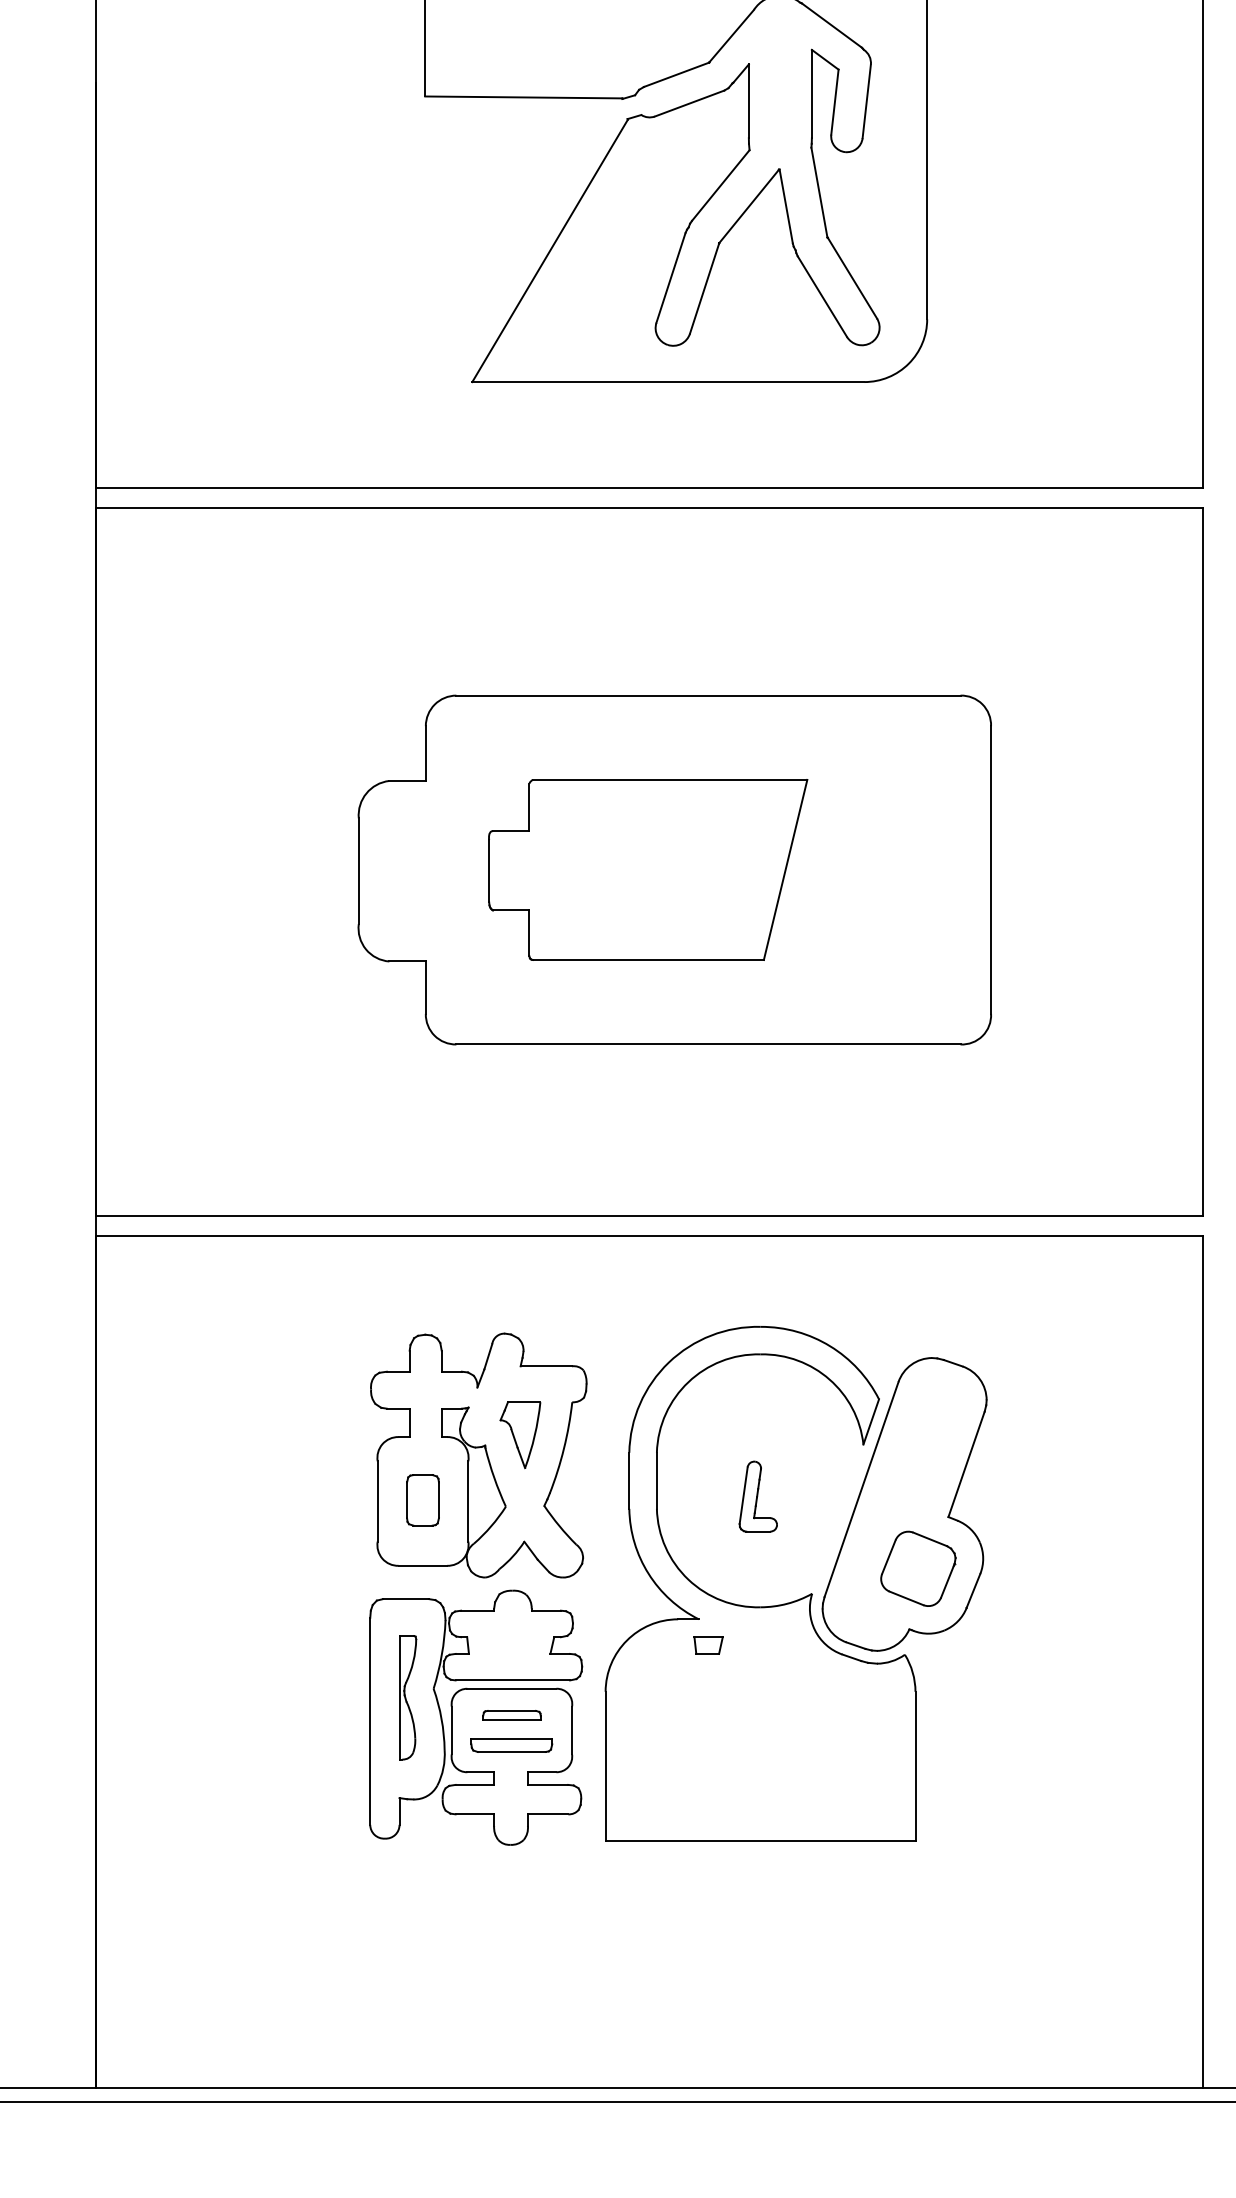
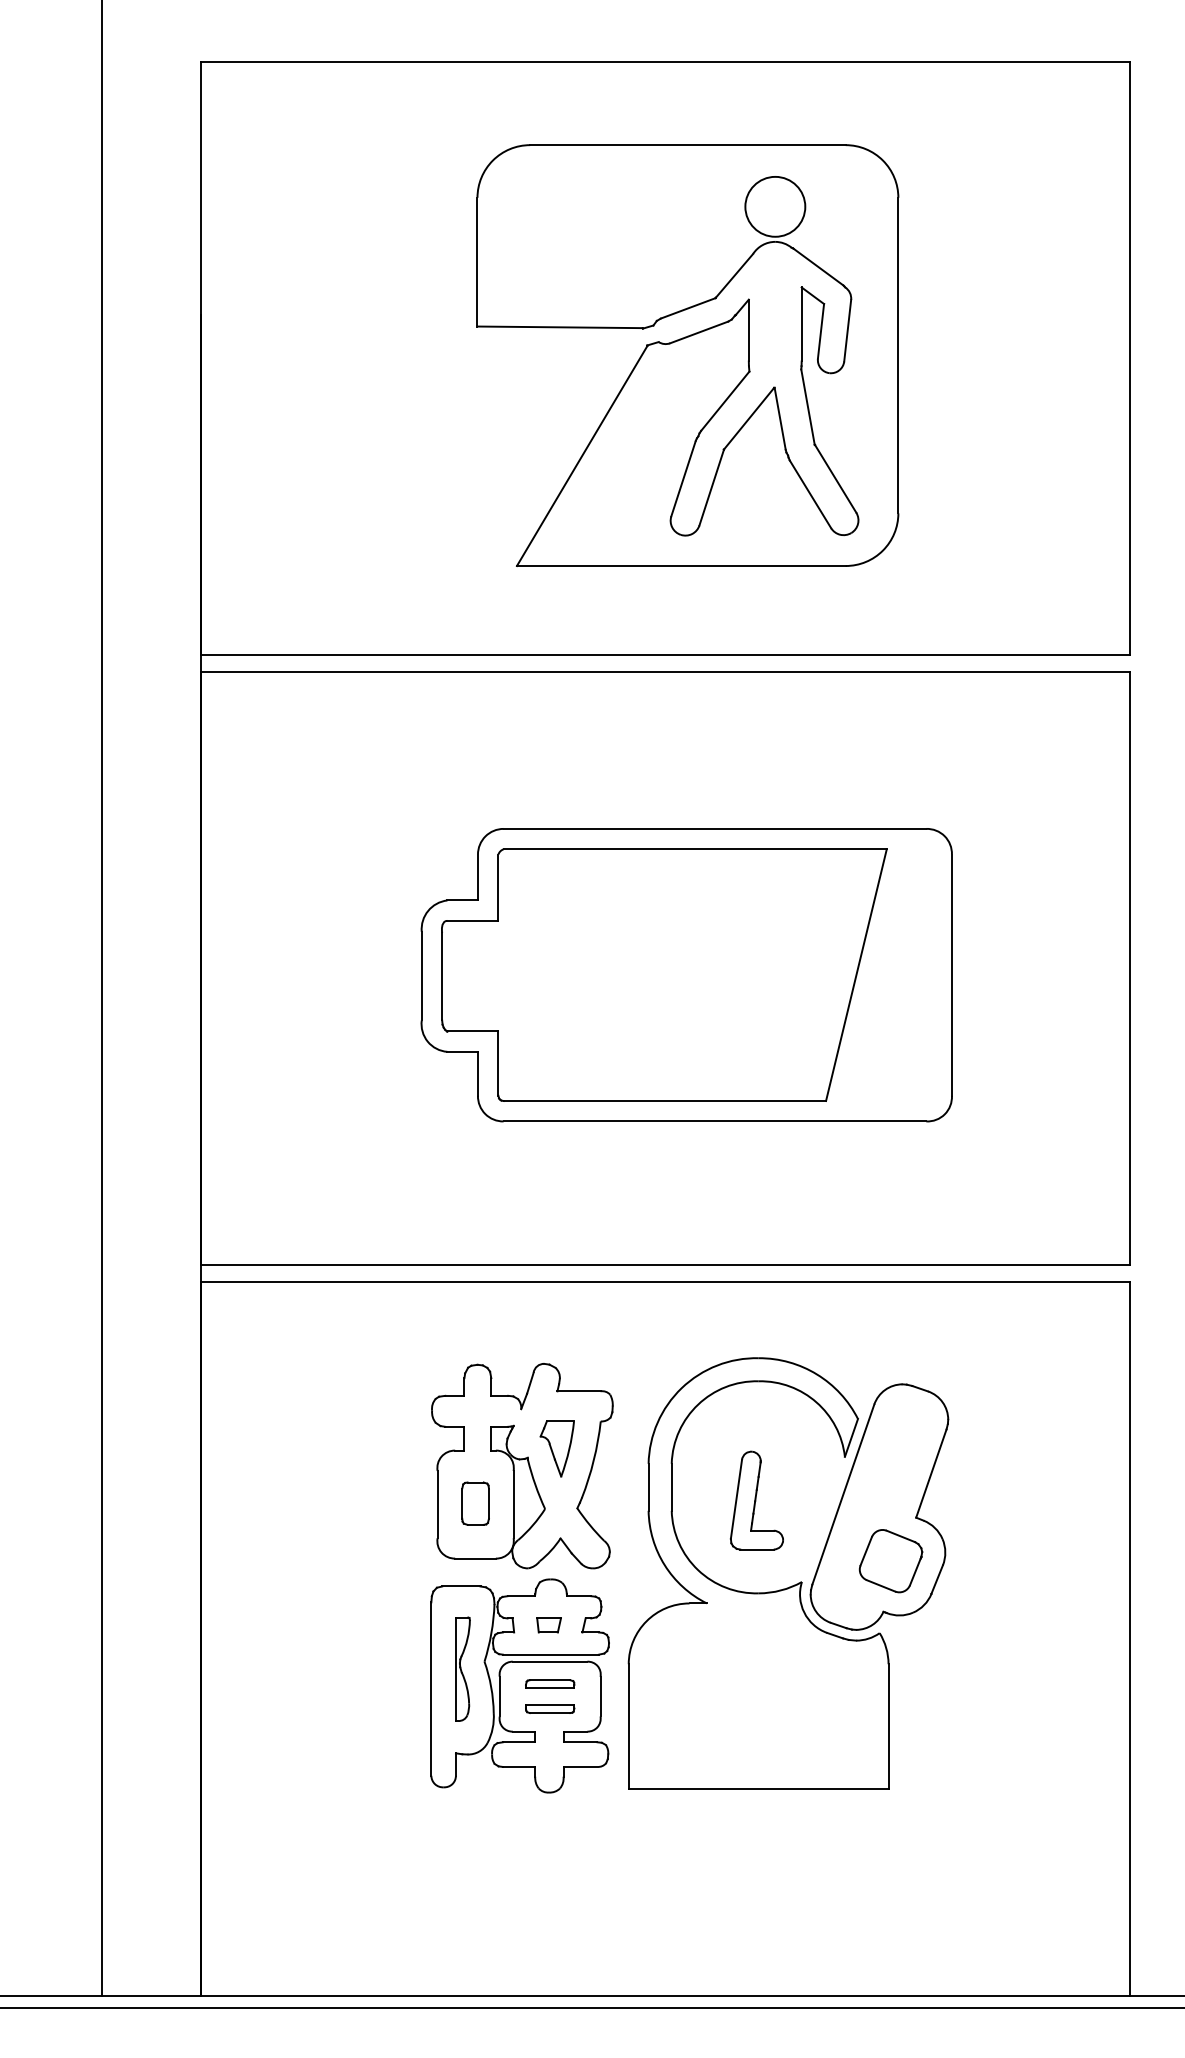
part: (648, 869) -> (664, 974), size x1.67
part: (757, 1496) -> (756, 1500), size x1.67
part: (707, 1645) -> (548, 1625), moved
part: (512, 1744) -> (550, 1708), size x0.71

